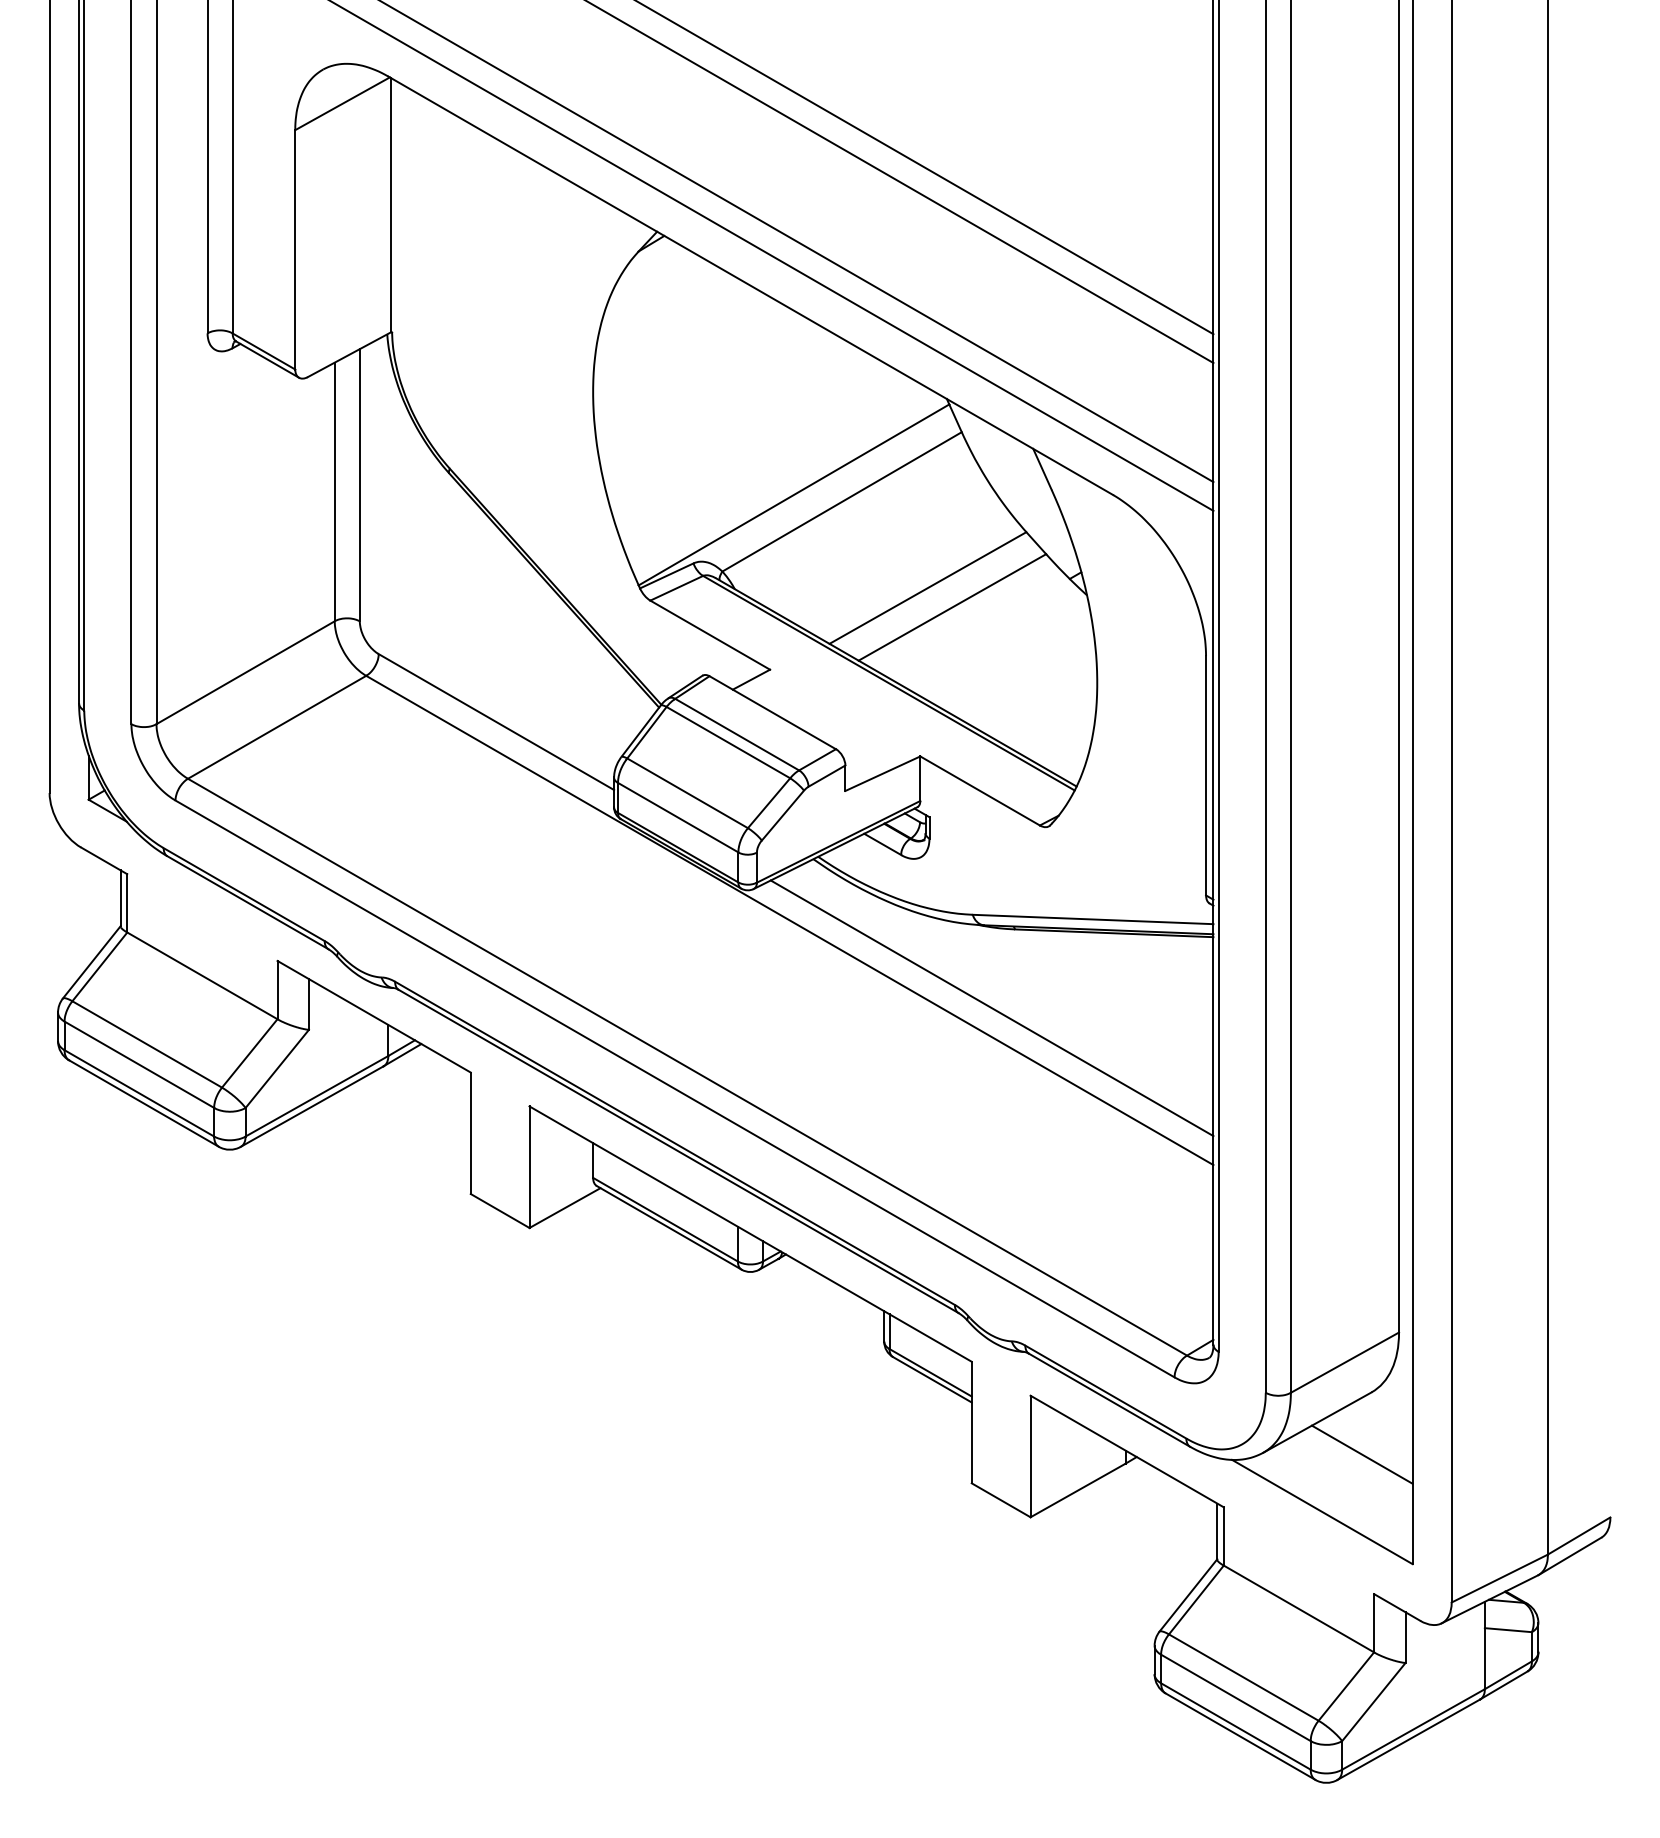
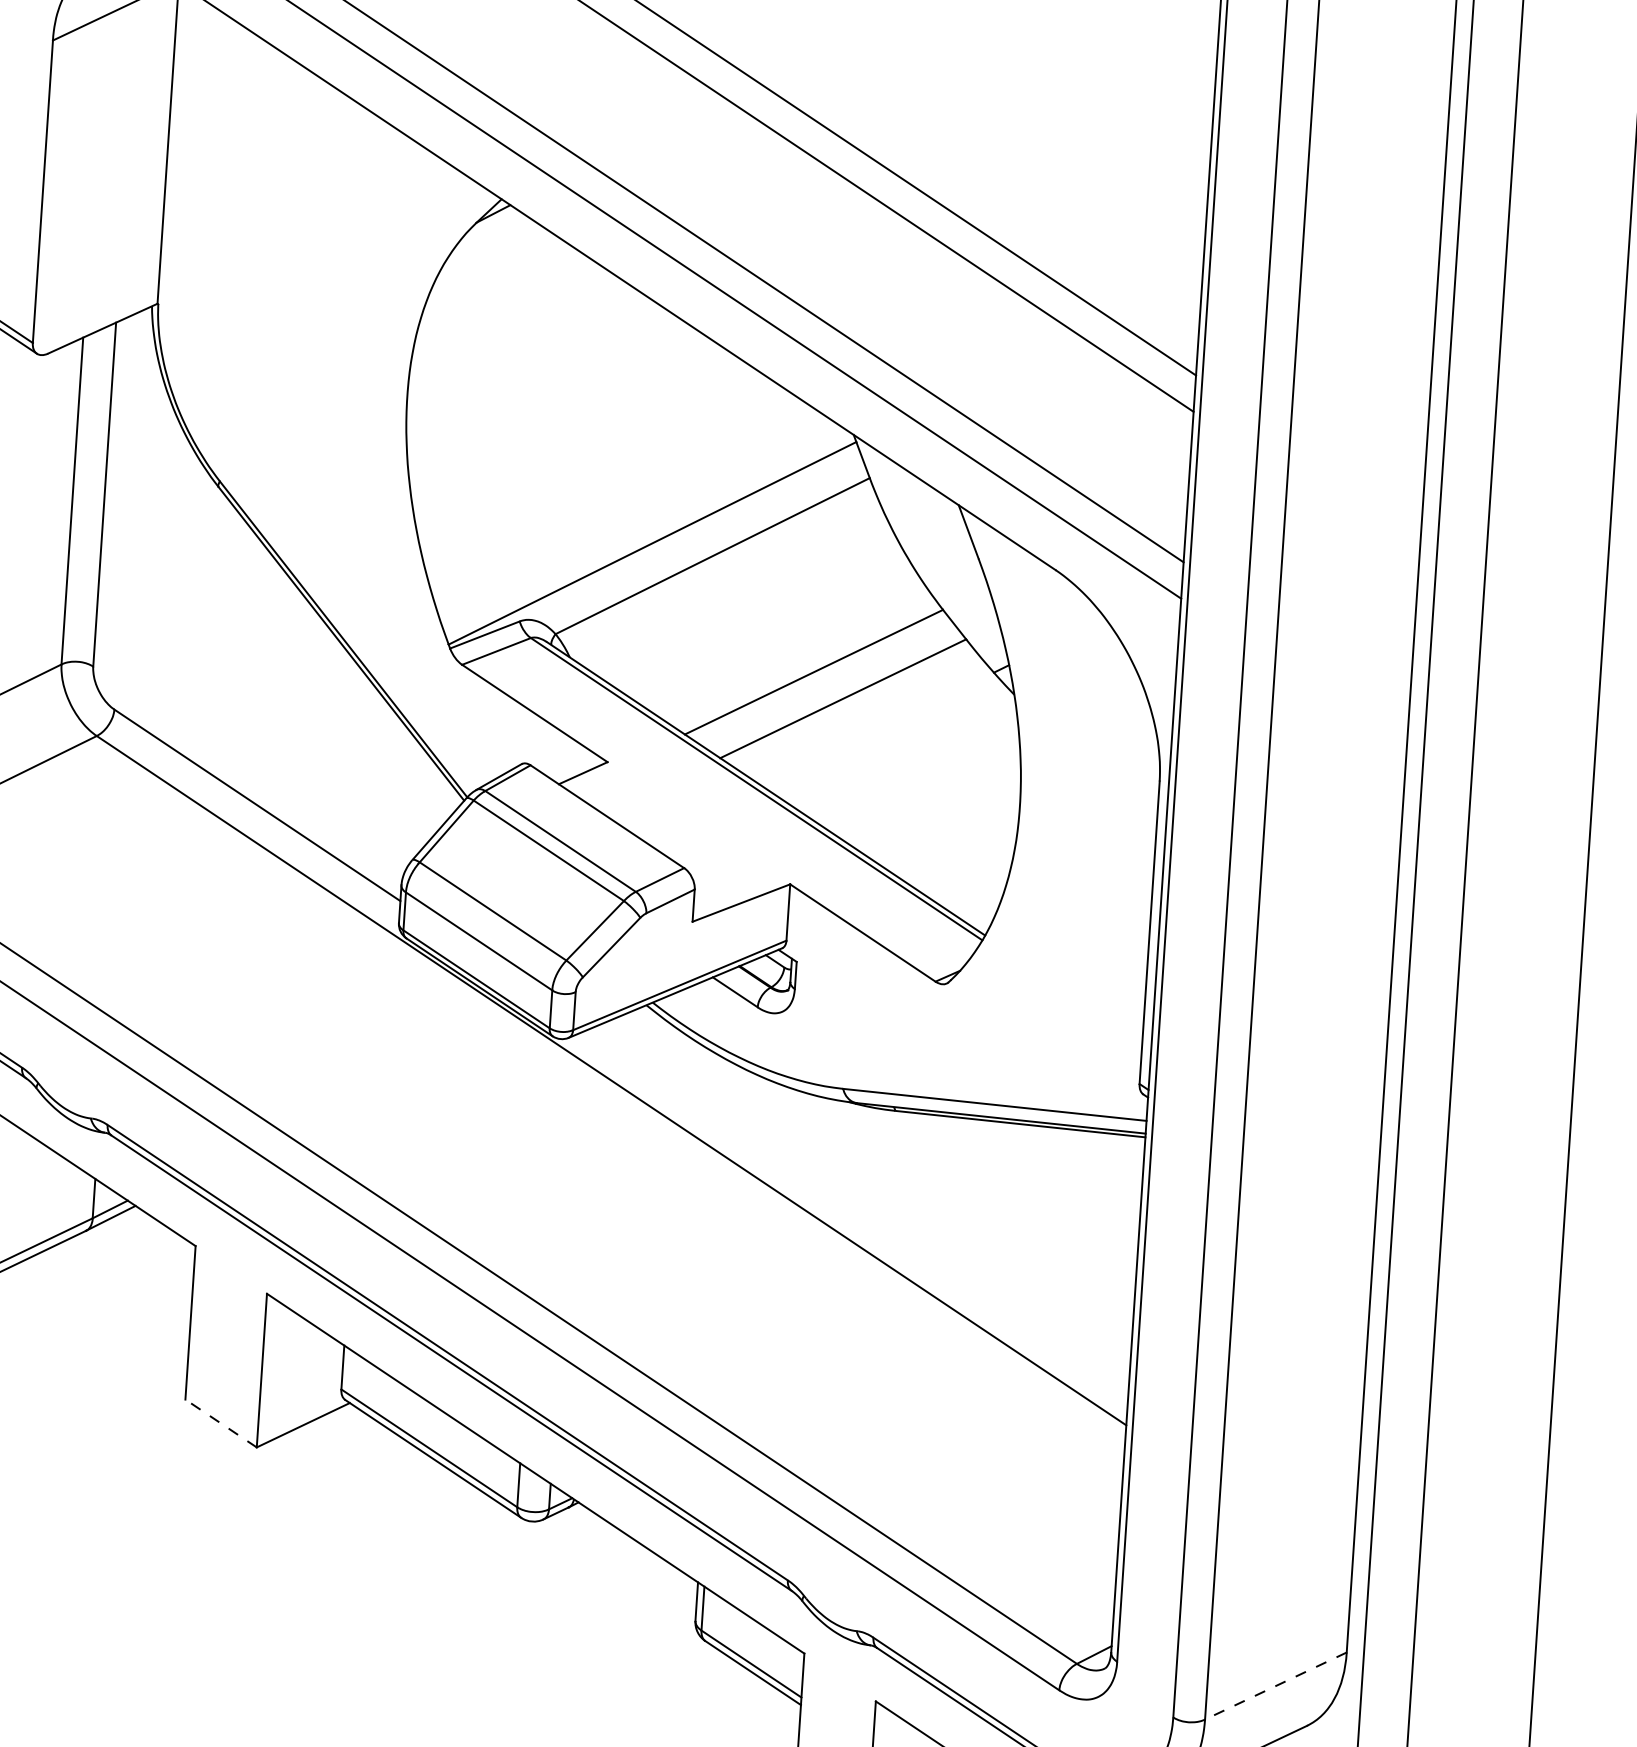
line: (991, 1008) -> (858, 1208), removed
line: (500, 1211) -> (221, 1424), solid -> dashed
line: (1344, 1362) -> (1275, 1685), solid -> dashed

